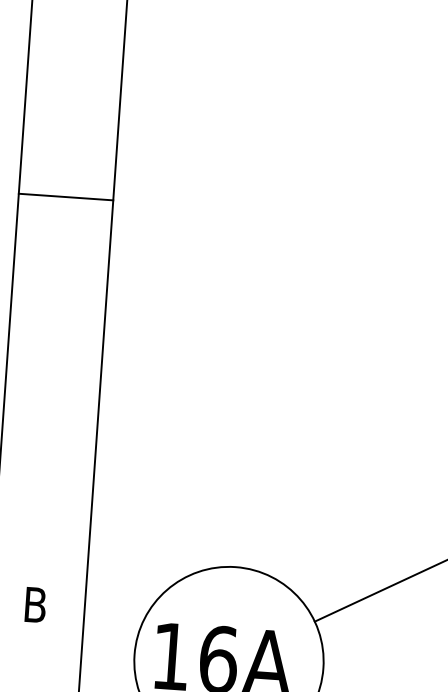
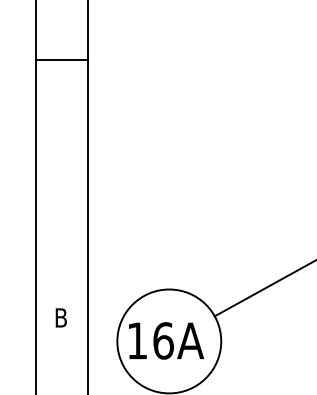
line: (66, 197) -> (62, 60), moved

